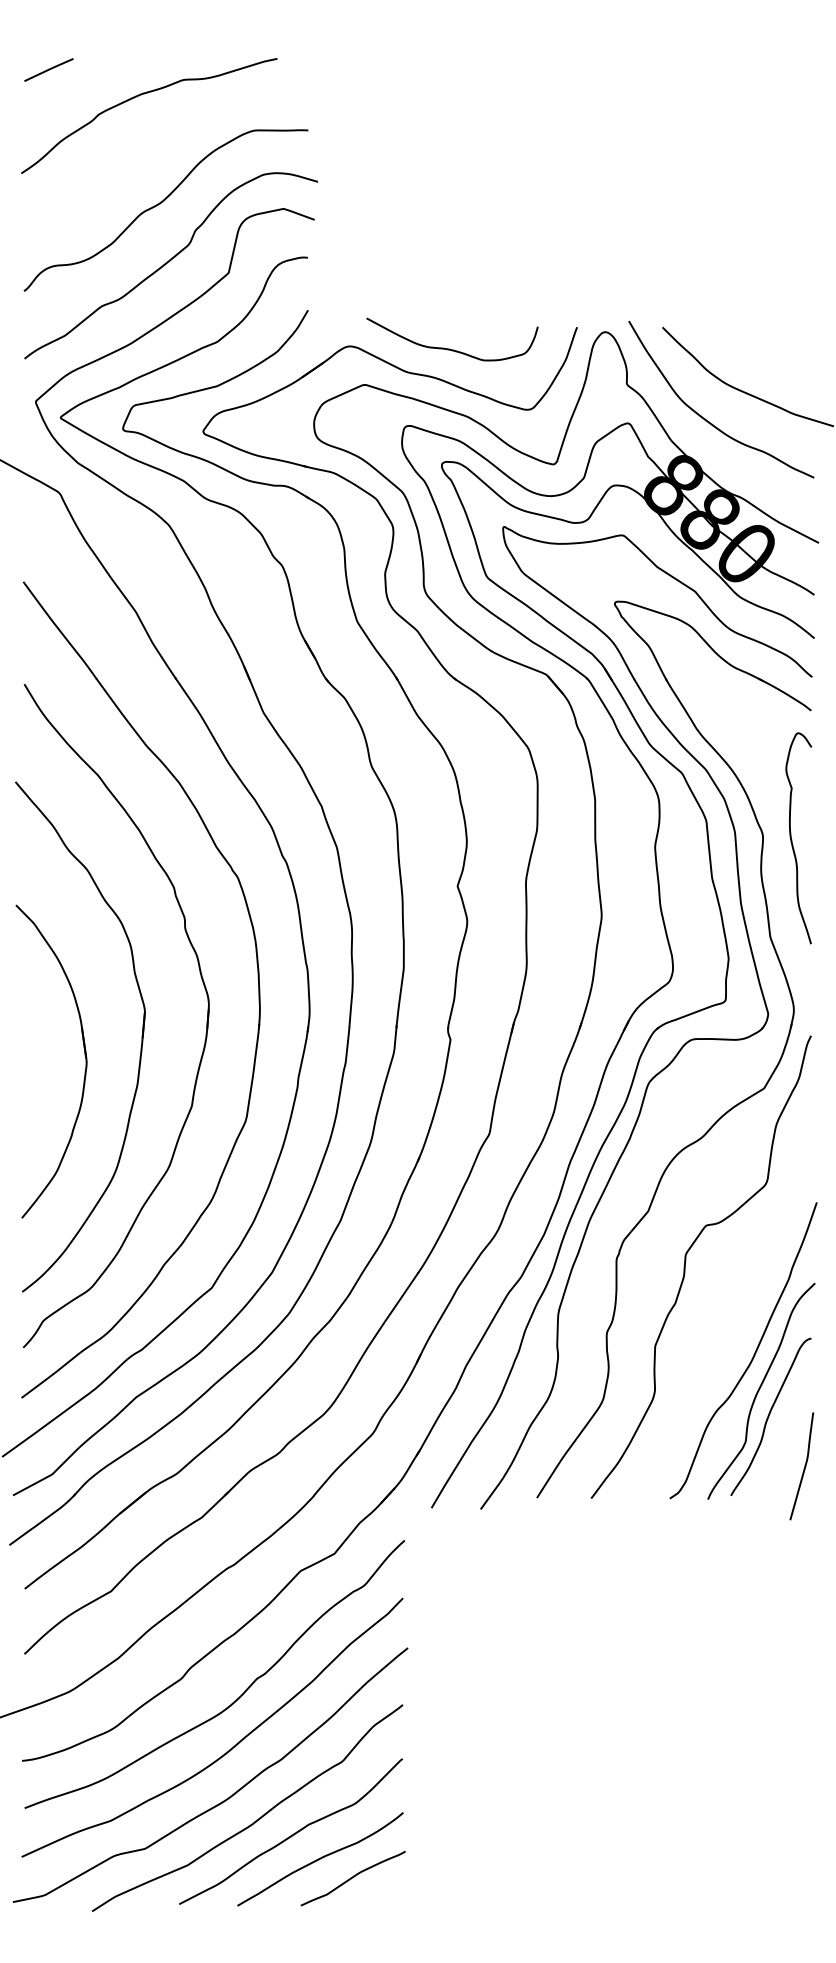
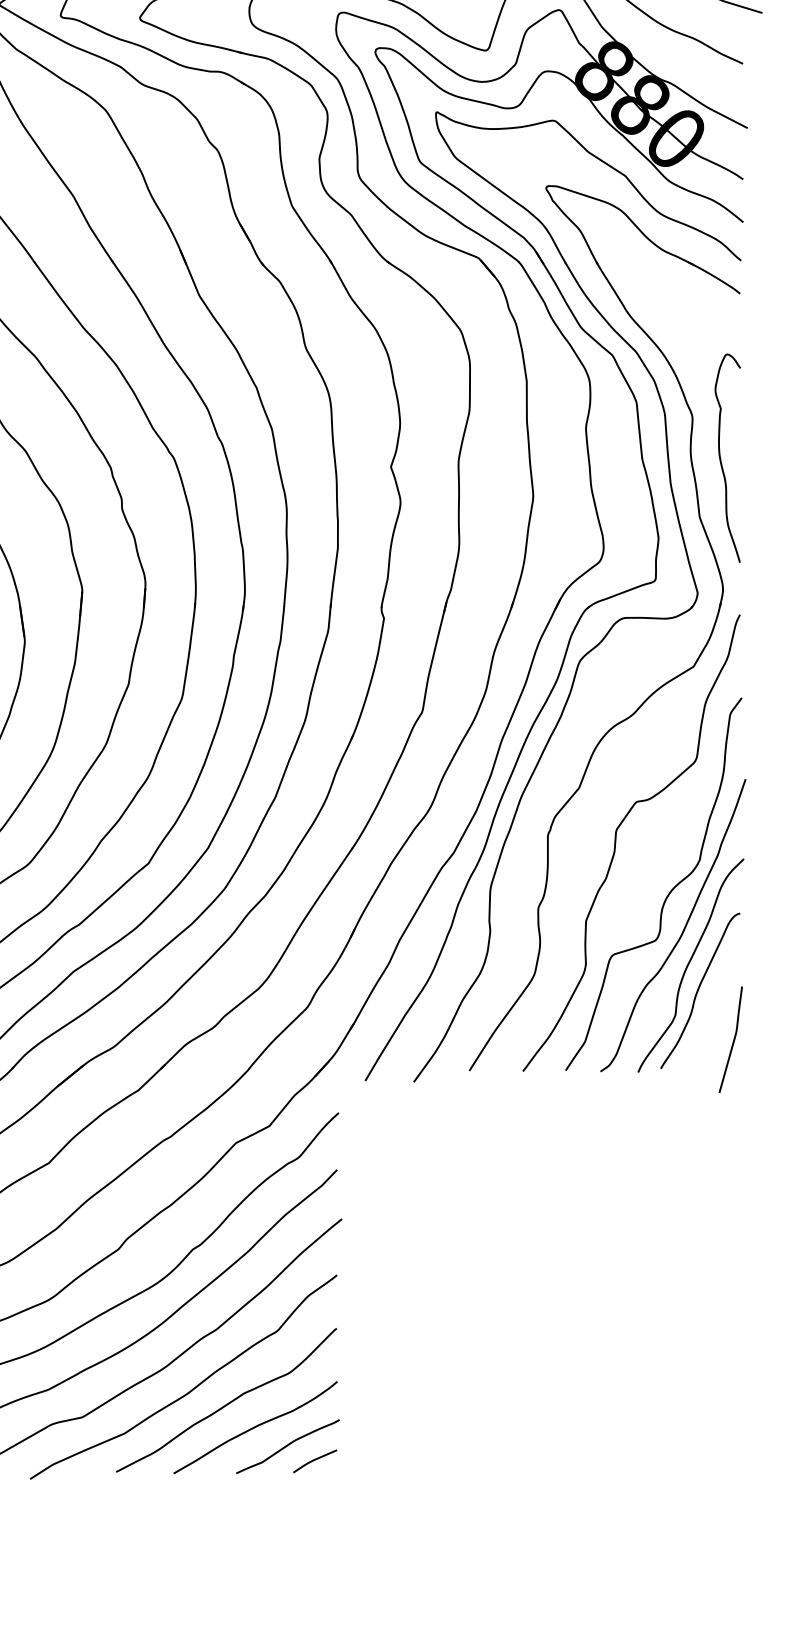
curve: (792, 839) -> (721, 459), moved
curve: (737, 1319) -> (667, 894), added
curve: (380, 1892) -> (314, 1460), added

